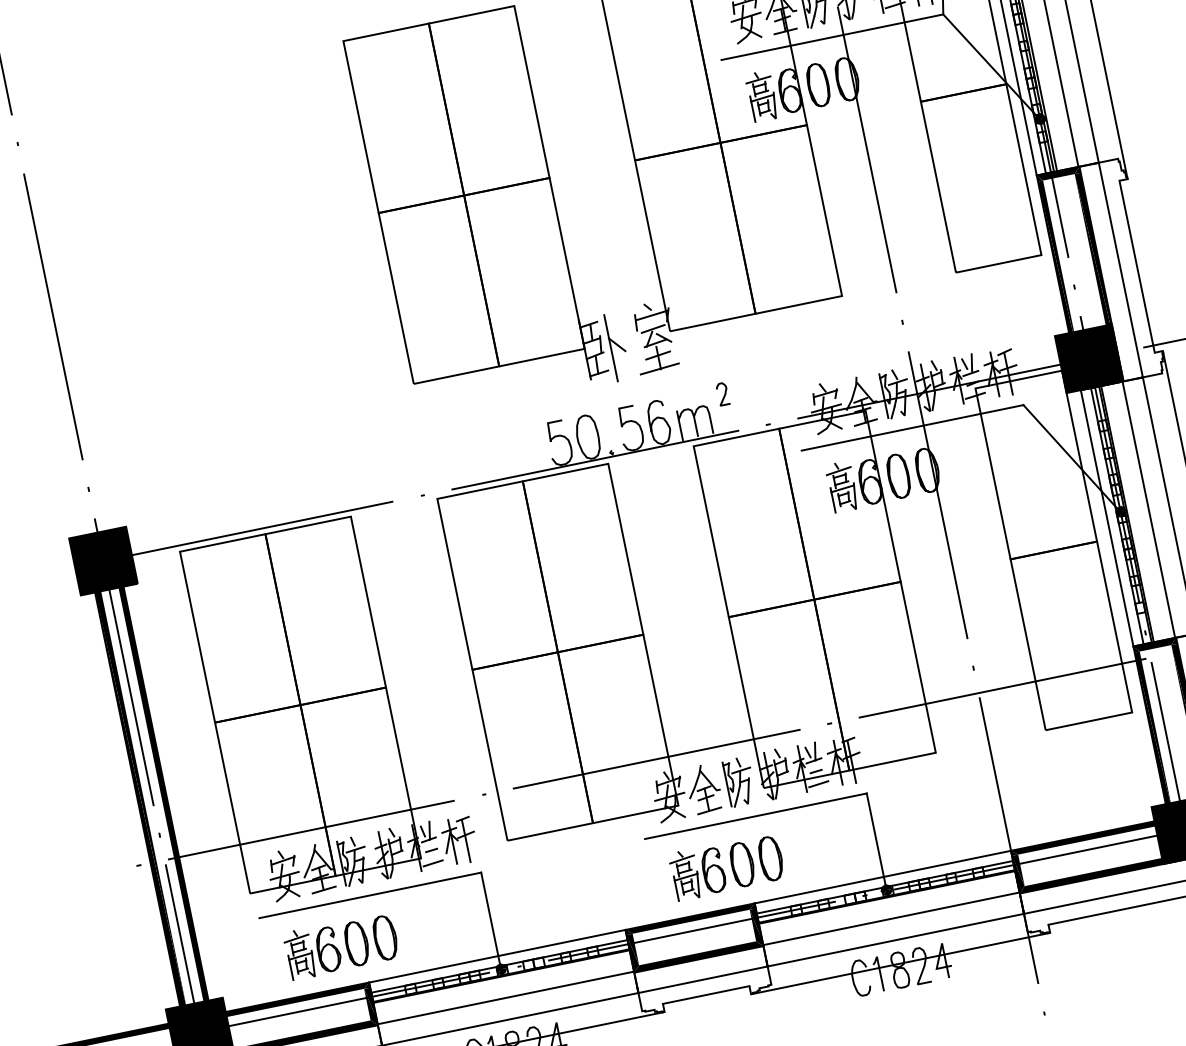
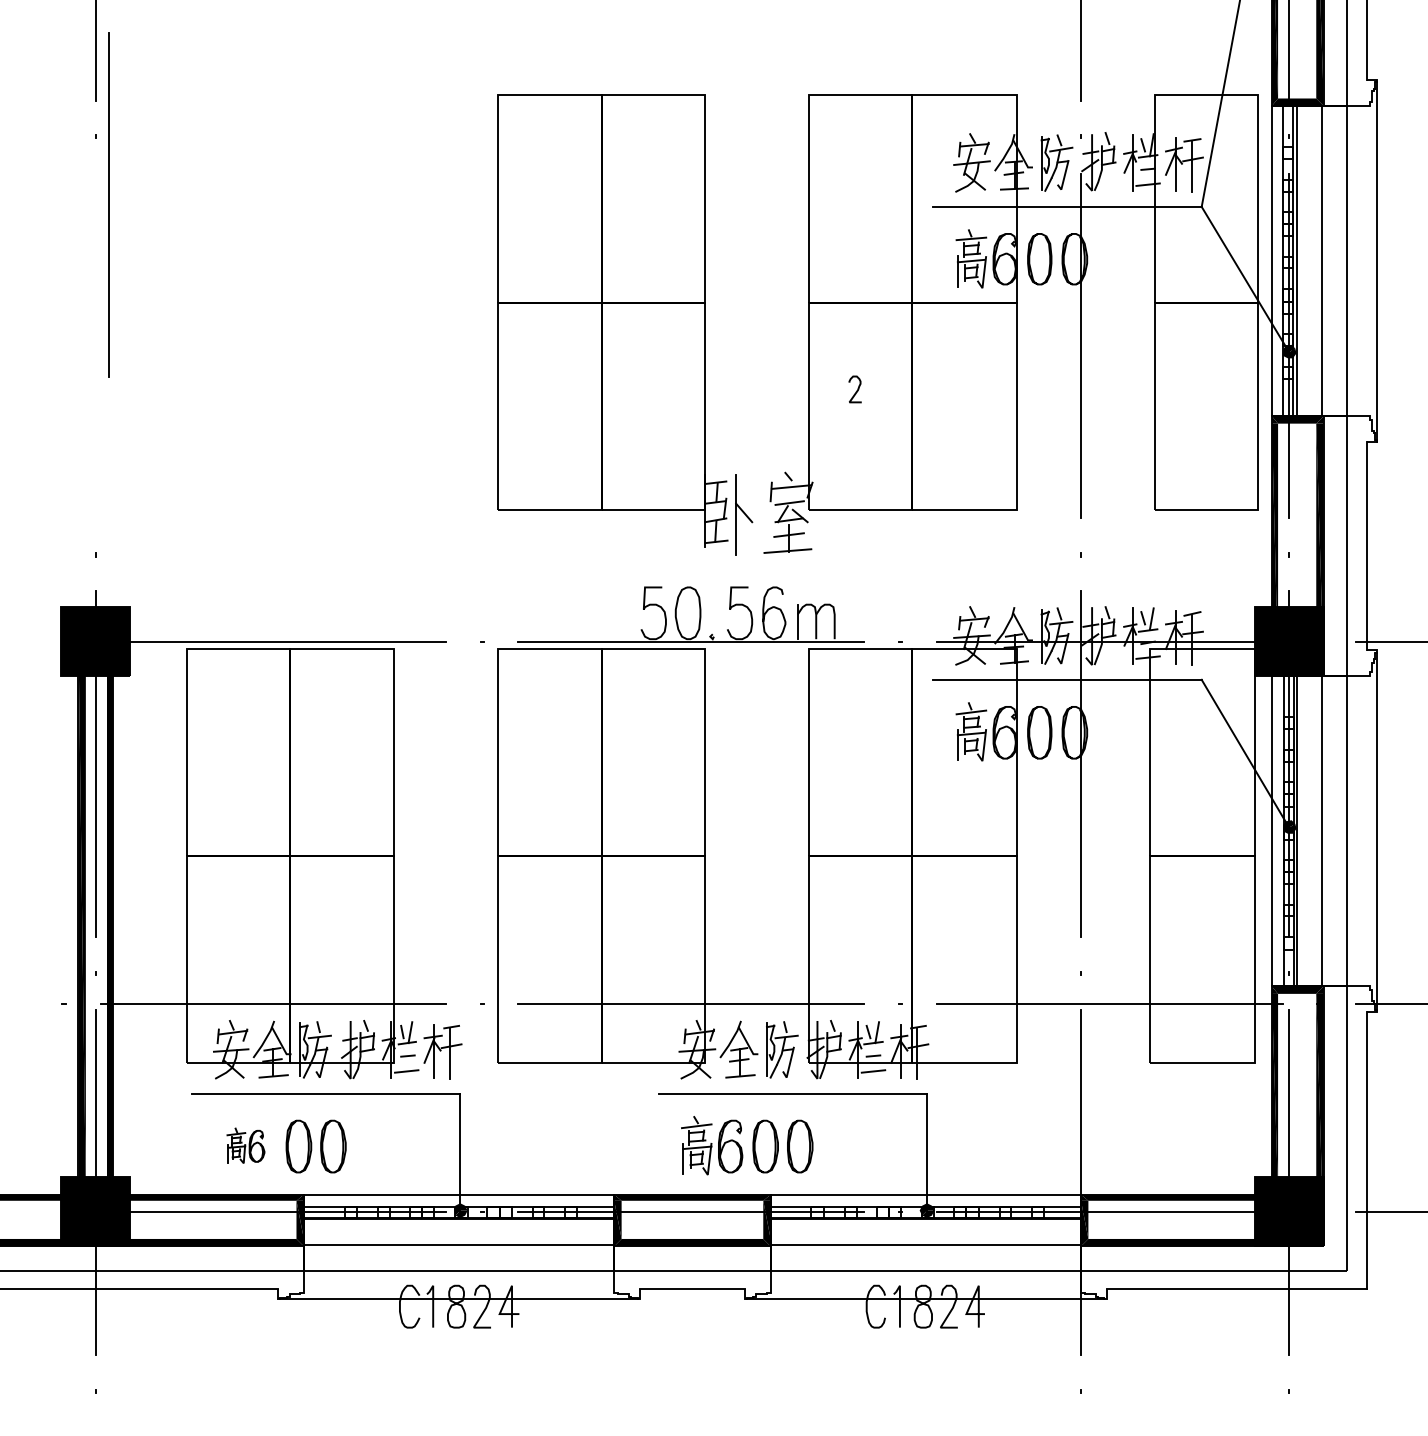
line: (53, 316) -> (108, 204), moved
curve: (724, 394) -> (856, 390), moved
part: (312, 951) -> (245, 1145), size x0.6

